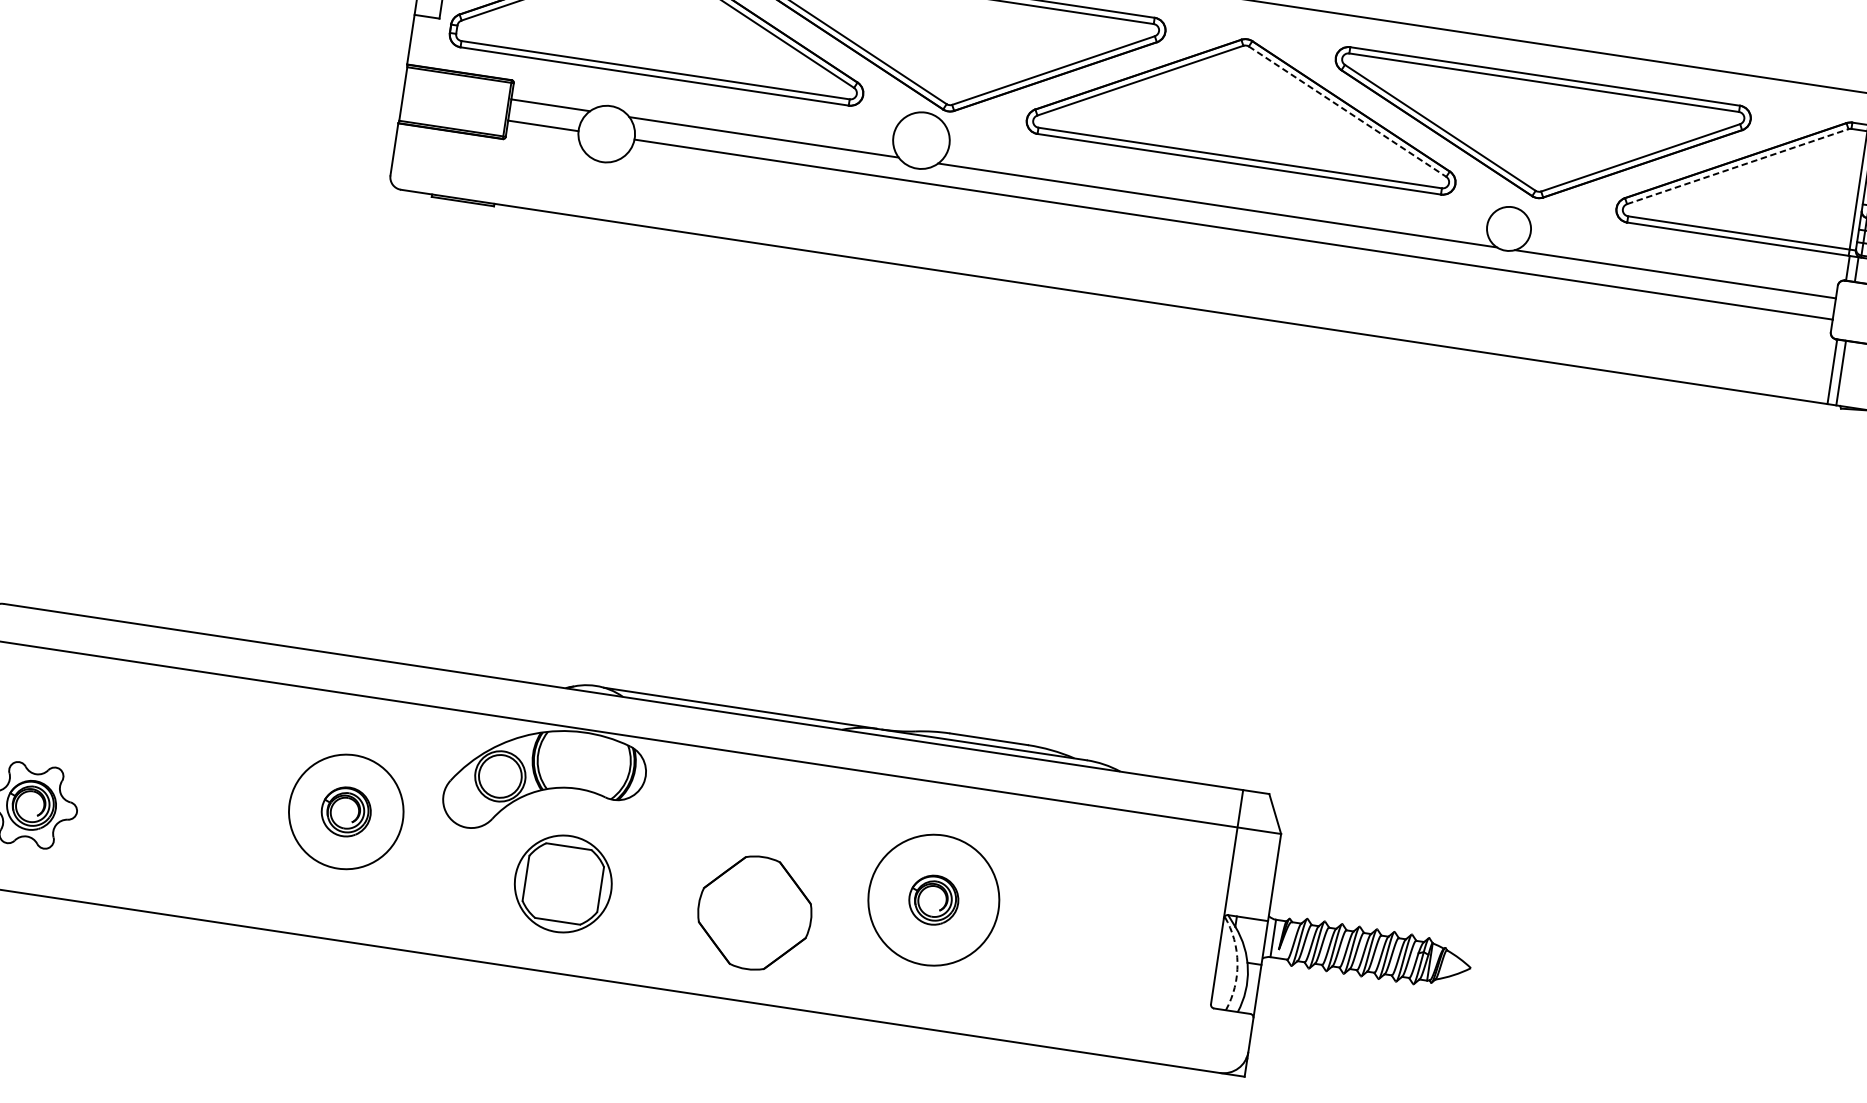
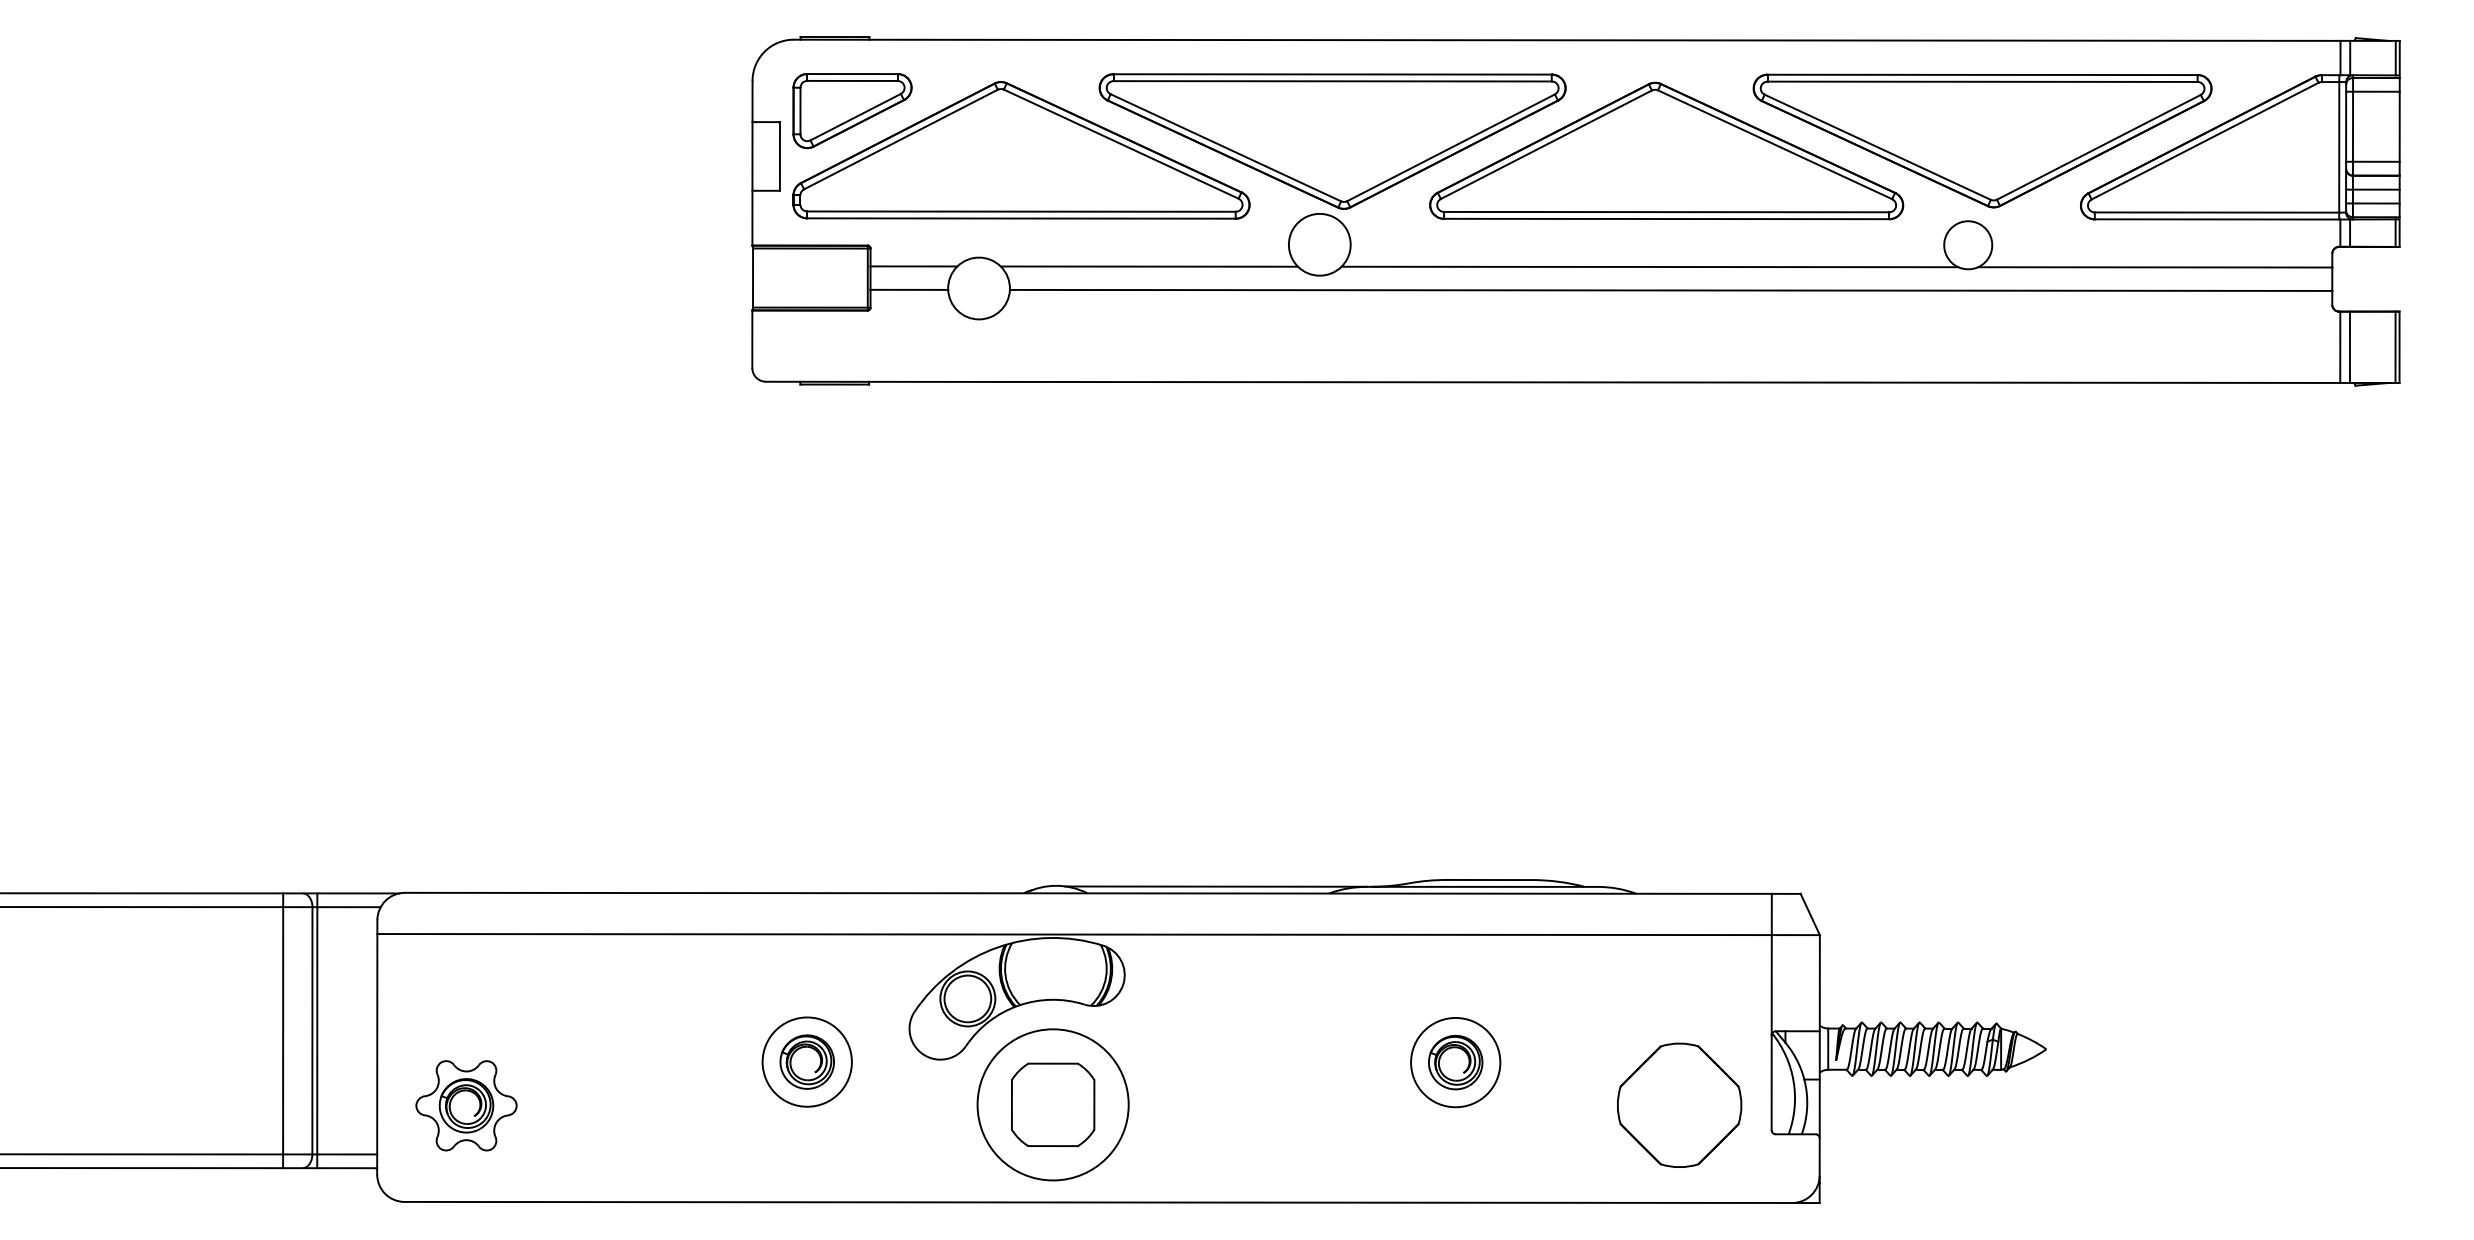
line: (1348, 111) -> (1775, 144), dashed -> solid
line: (1738, 167) -> (2205, 141), dashed -> solid
circle: (345, 811) -> (806, 1061), size x0.71
circle: (562, 883) -> (1052, 1104), size x1.43
circle: (933, 900) -> (1455, 1062), size x0.62
part: (754, 912) -> (1679, 1104), moved
arc: (1237, 963) -> (1793, 1081), dashed -> solid

